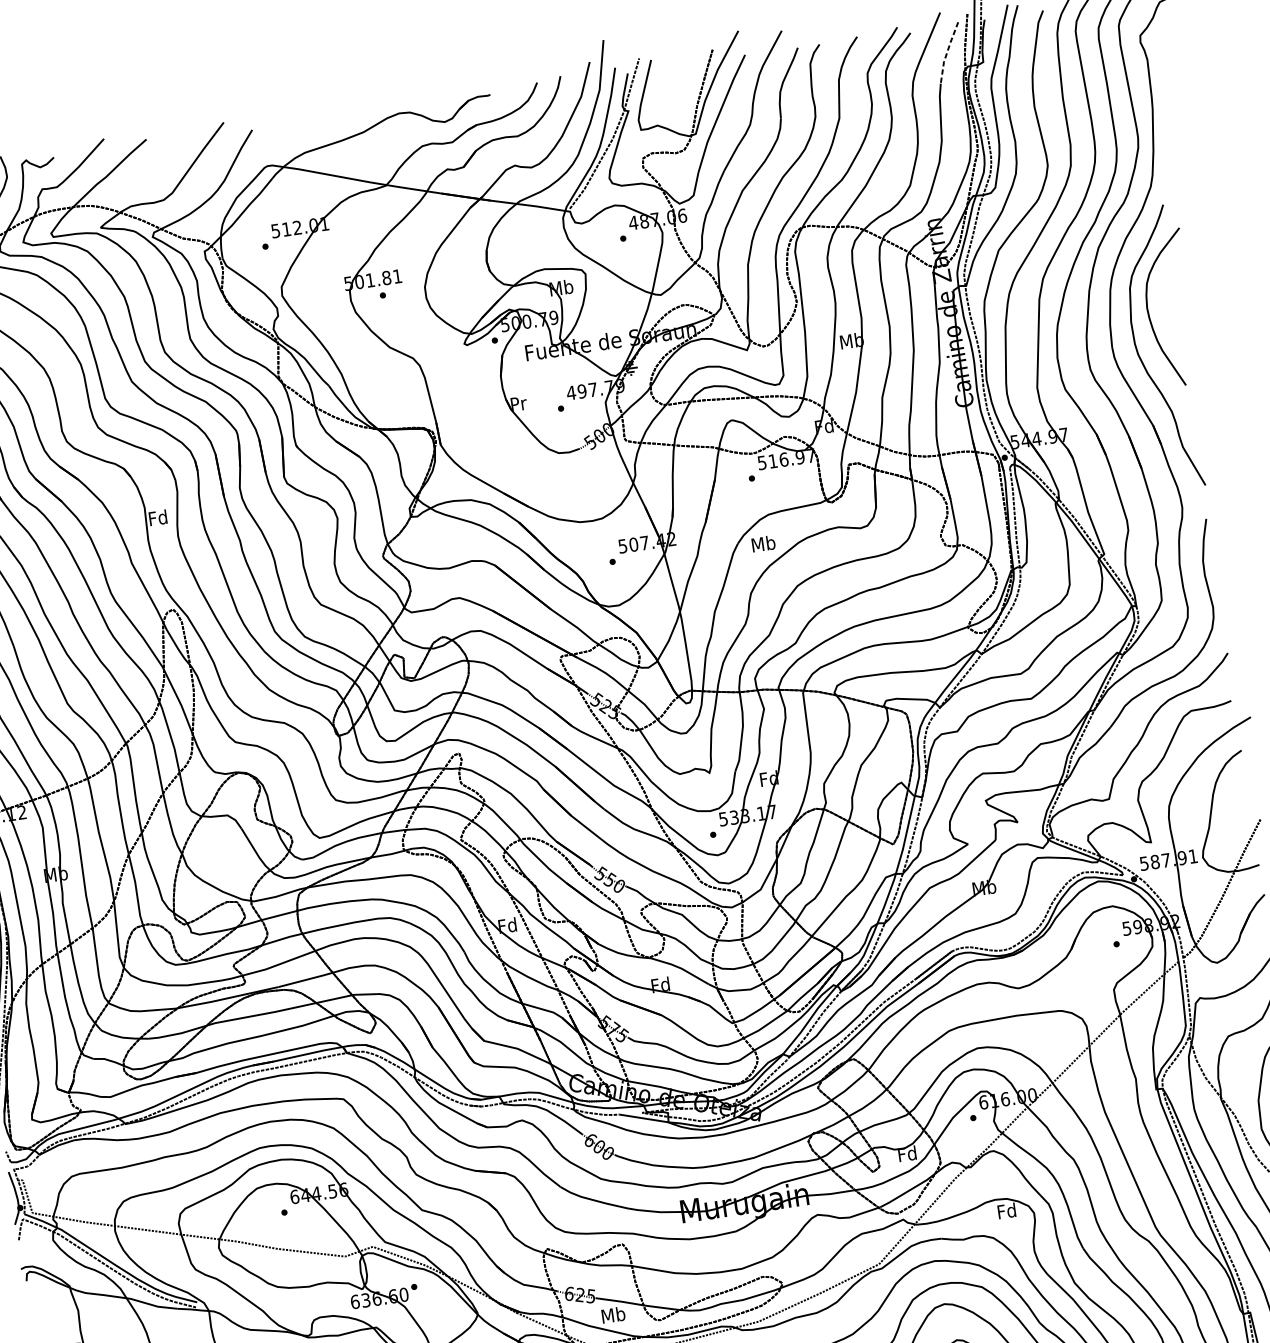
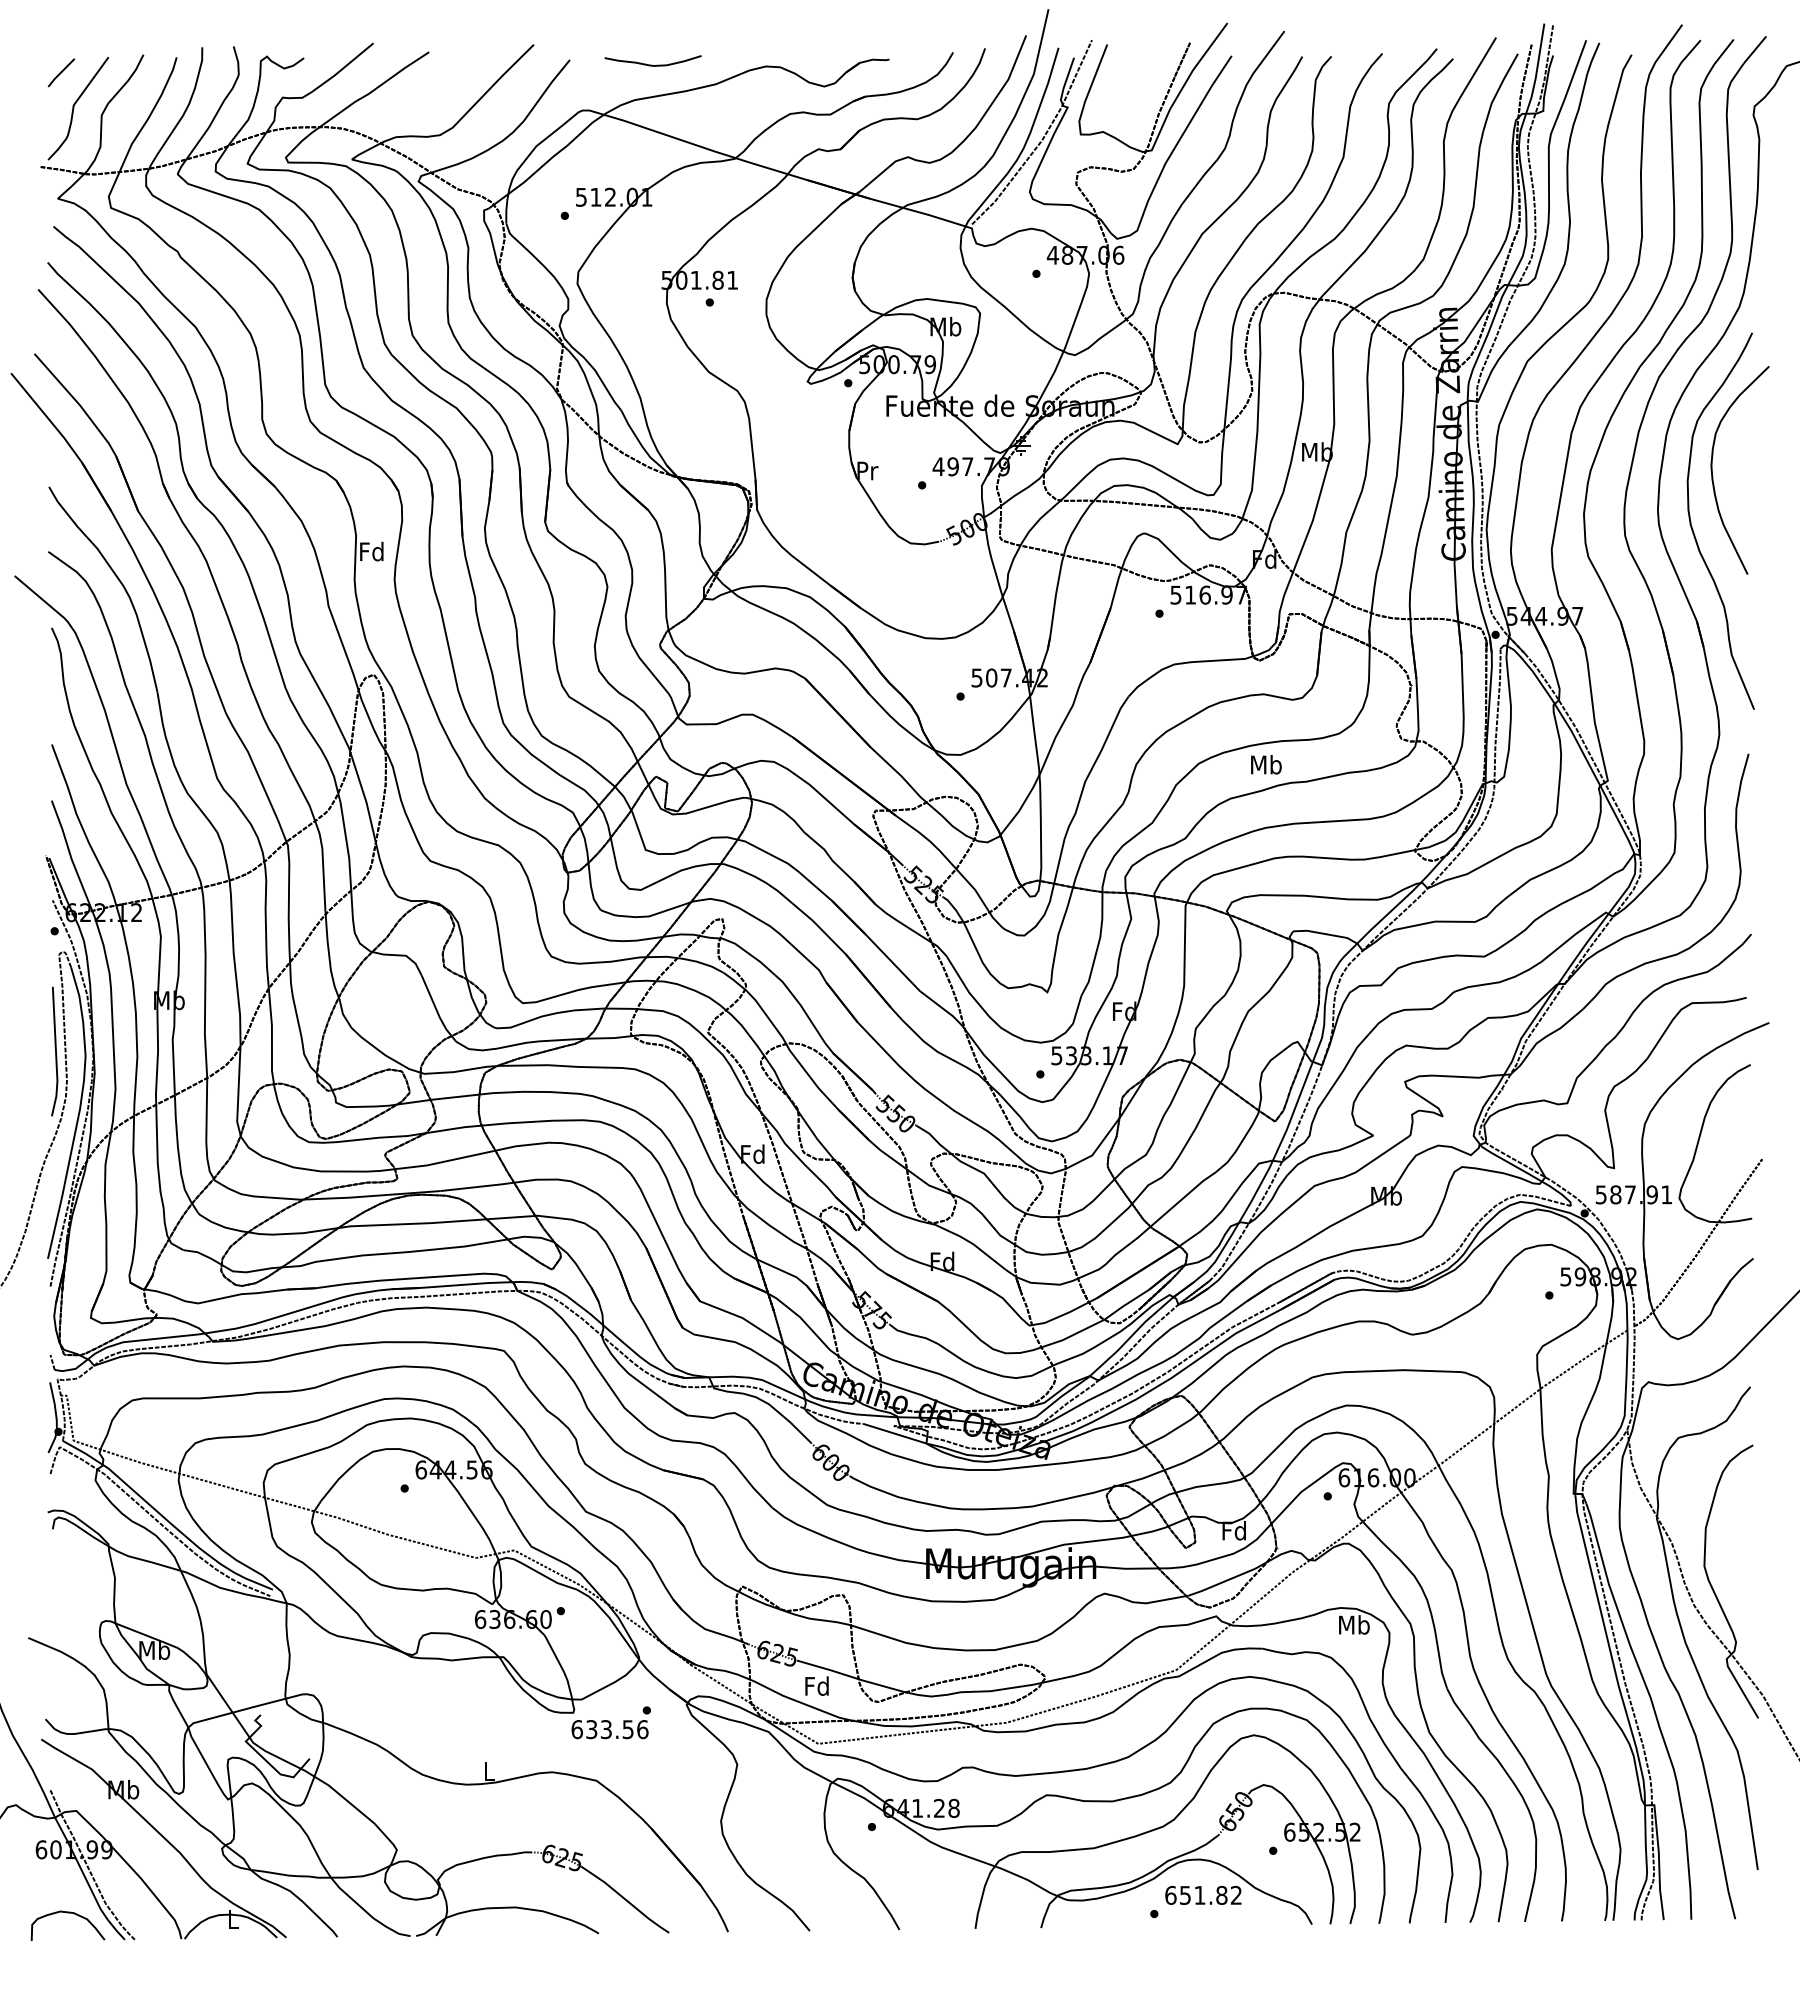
line: (947, 52) -> (1497, 91), dashed -> solid
curve: (314, 124) -> (652, 64), added
text: (763, 543) -> (1266, 764), moved
text: (1007, 1210) -> (1354, 1624), Fd -> Mb
text: (613, 1314) -> (817, 1685), Mb -> Fd

